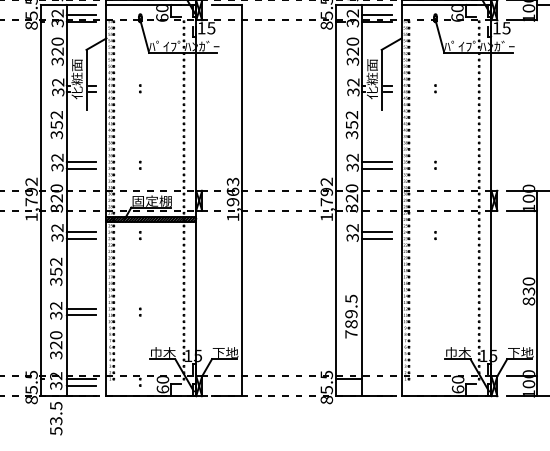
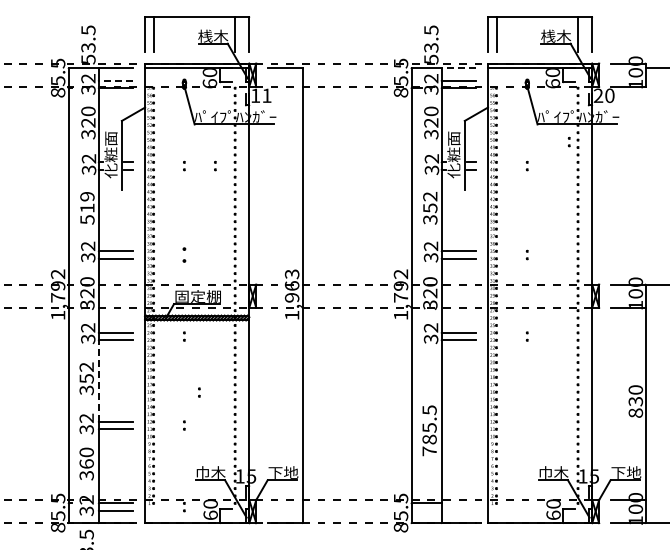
line: (376, 4) -> (458, 68), solid -> dashed
line: (80, 15) -> (115, 80), solid -> dashed
text: (210, 27) -> (266, 95), 15 -> 11
text: (501, 27) -> (603, 95), 15 -> 20
part: (470, 67) -> (568, 141), added
part: (167, 88) -> (215, 165), added
text: (56, 125) -> (87, 208), 352 -> 519
part: (140, 164) -> (184, 254), size x1.6
line: (66, 274) -> (98, 381), solid -> dashed
part: (153, 283) -> (199, 392), added
text: (351, 313) -> (429, 427), 789.5 -> 785.5
text: (56, 344) -> (86, 463), 320 -> 360

